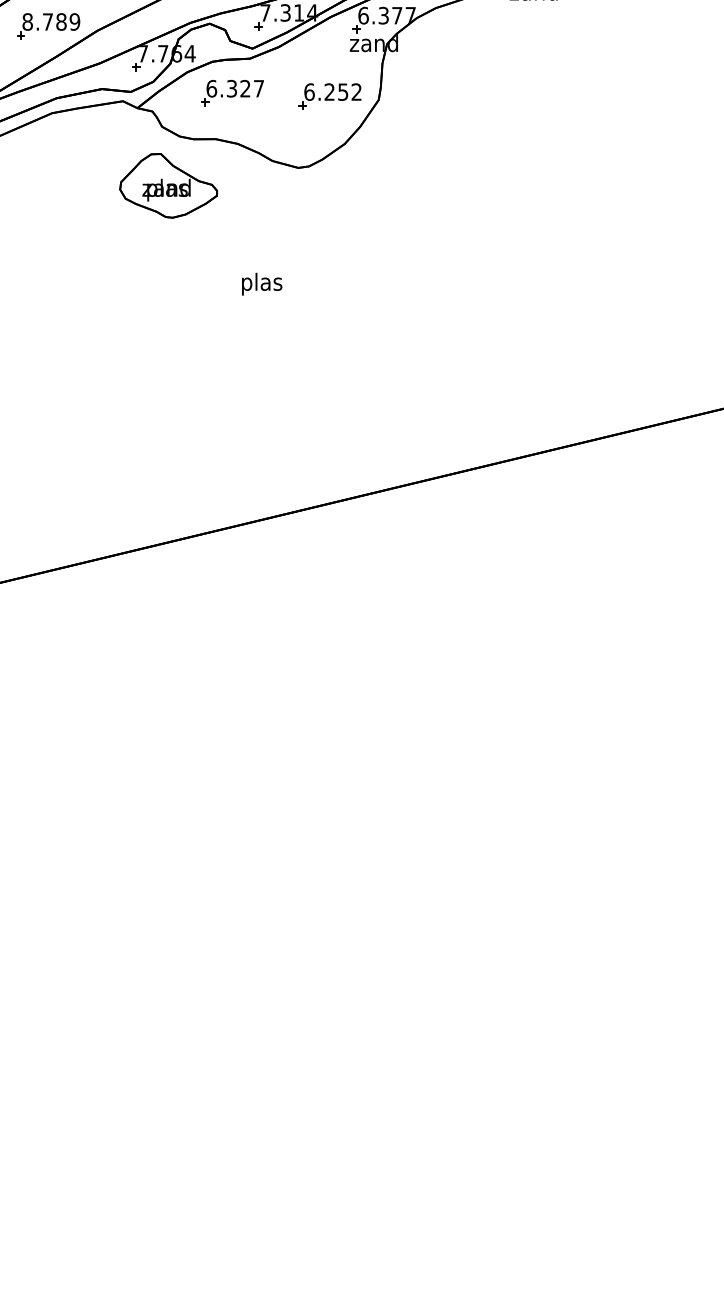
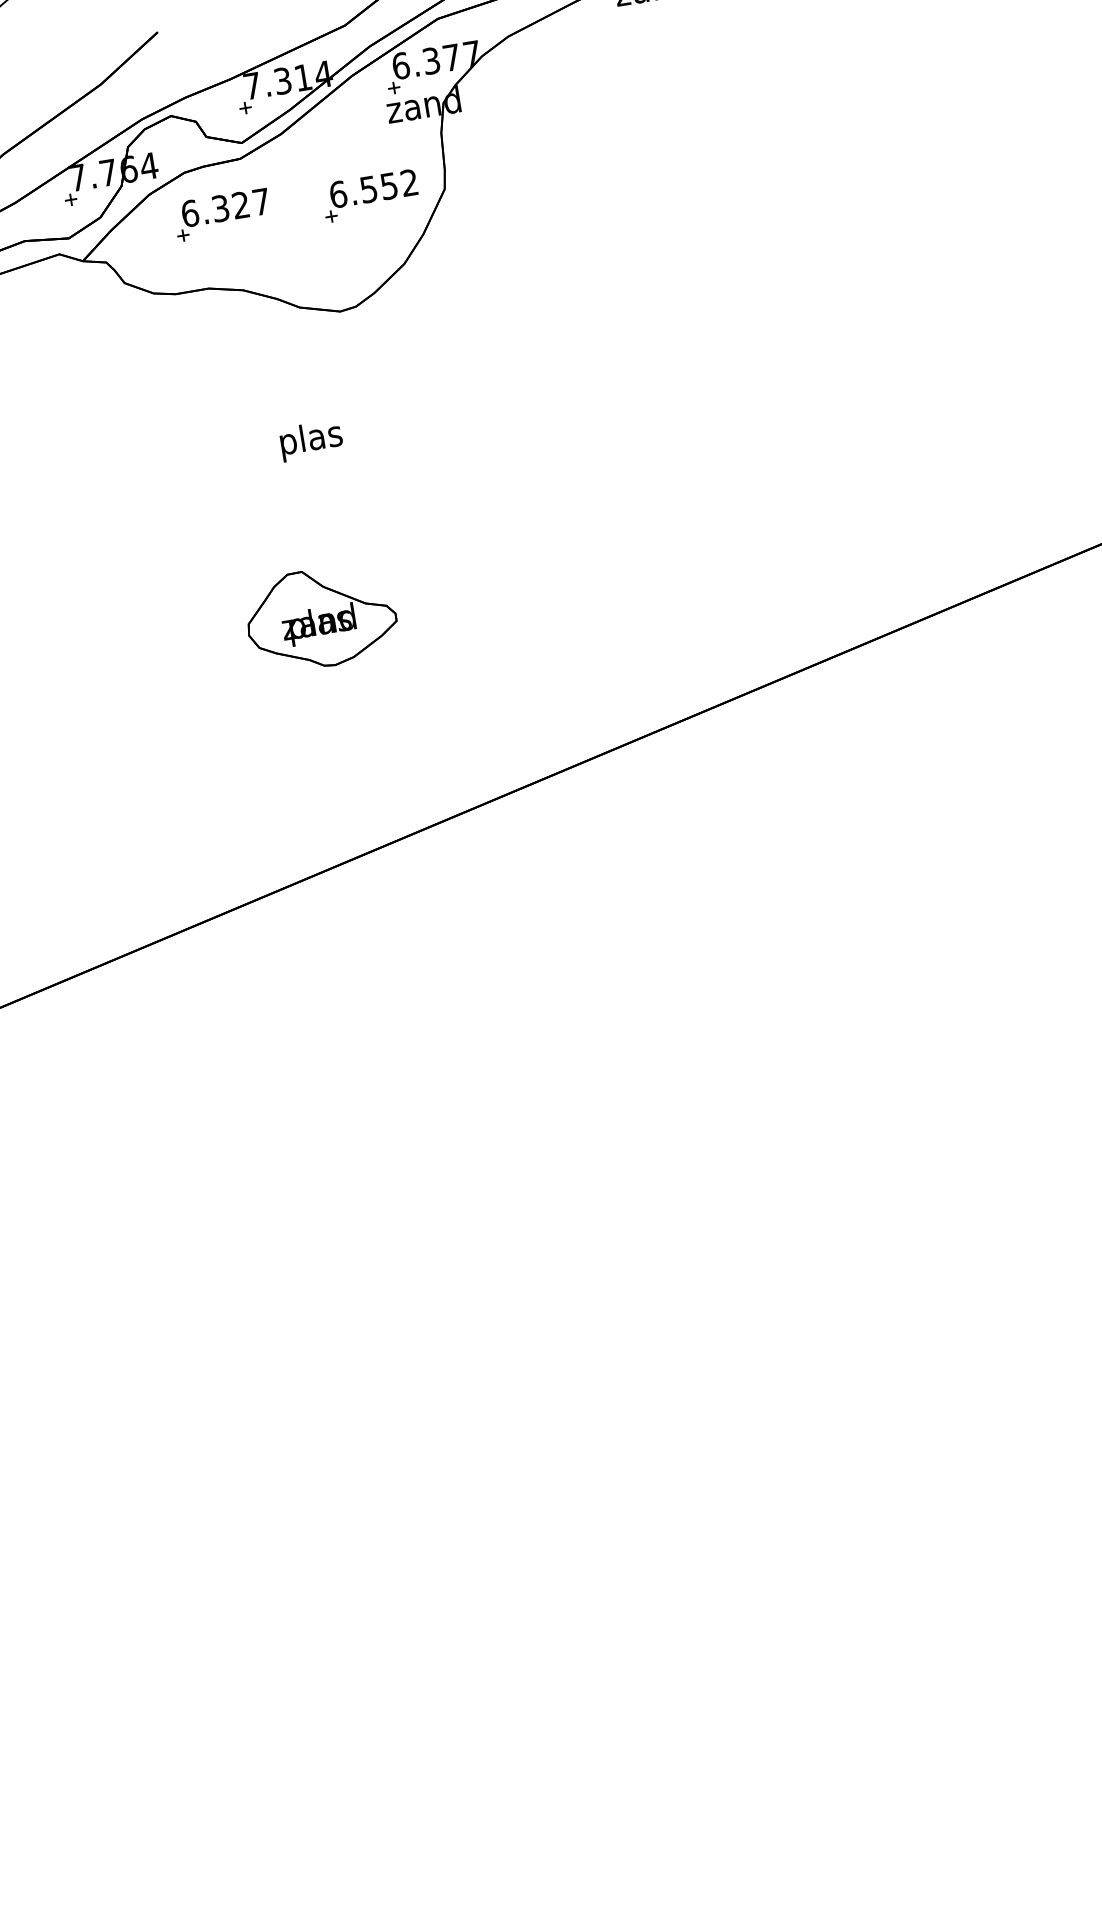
text: (329, 91) -> (368, 188), 6.252 -> 6.552
part: (168, 185) -> (320, 617), moved
text: (262, 283) -> (311, 439), moved

